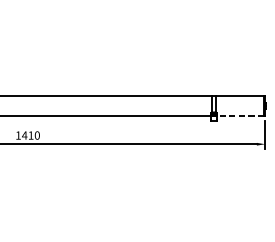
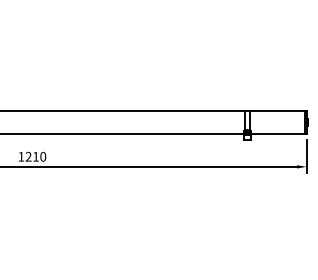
line: (239, 116) -> (277, 134), dashed -> solid
text: (24, 135) -> (28, 156), 1410 -> 1210

